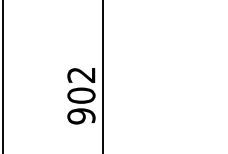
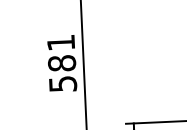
text: (81, 95) -> (62, 63), 902 -> 581

